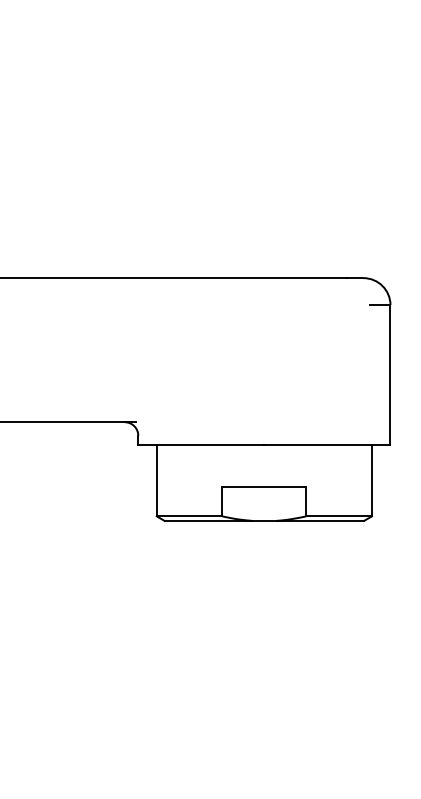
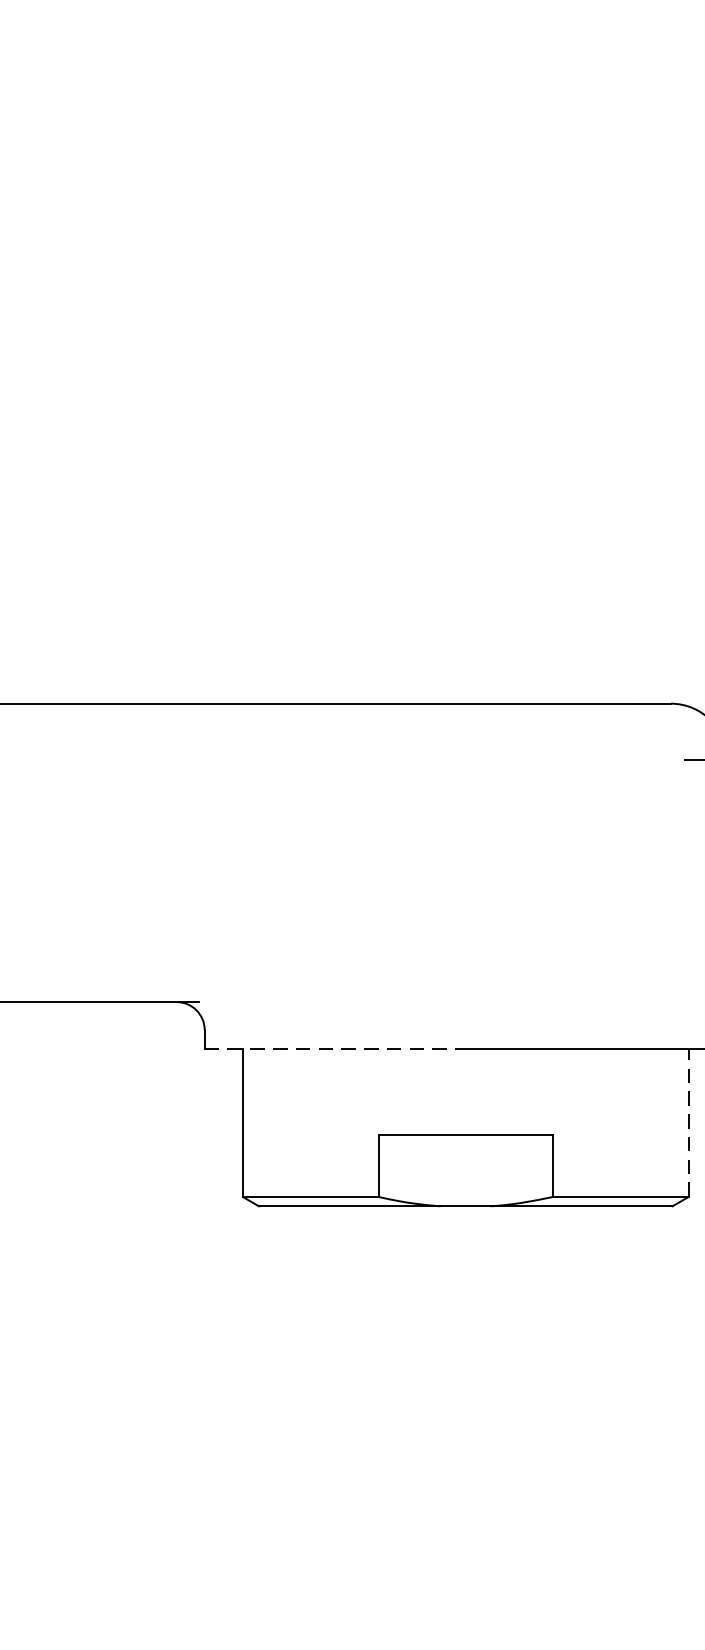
line: (201, 444) -> (335, 1048), solid -> dashed
line: (372, 480) -> (689, 1122), solid -> dashed

